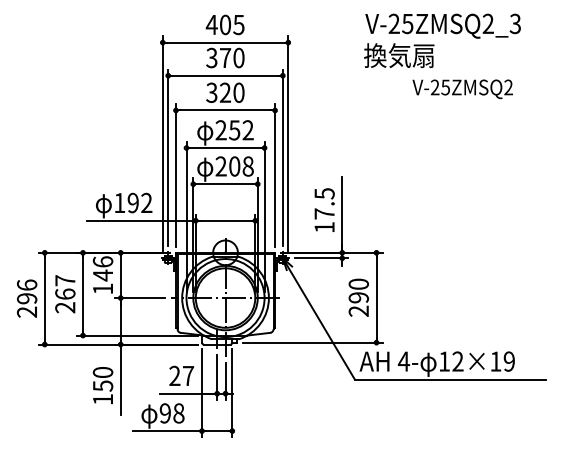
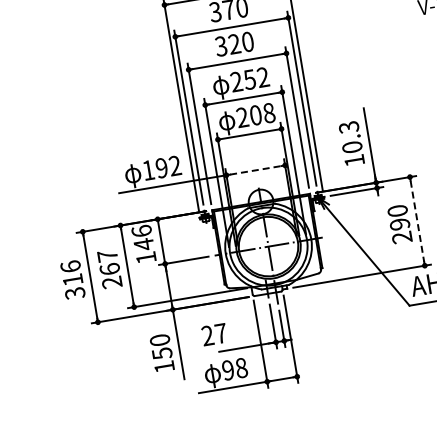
text: (324, 203) -> (350, 137), 17.5 -> 10.3
line: (226, 220) -> (256, 169), solid -> dashed
line: (376, 298) -> (417, 222), solid -> dashed
text: (27, 305) -> (74, 286), 296 -> 316
text: (181, 375) -> (214, 334), moved

